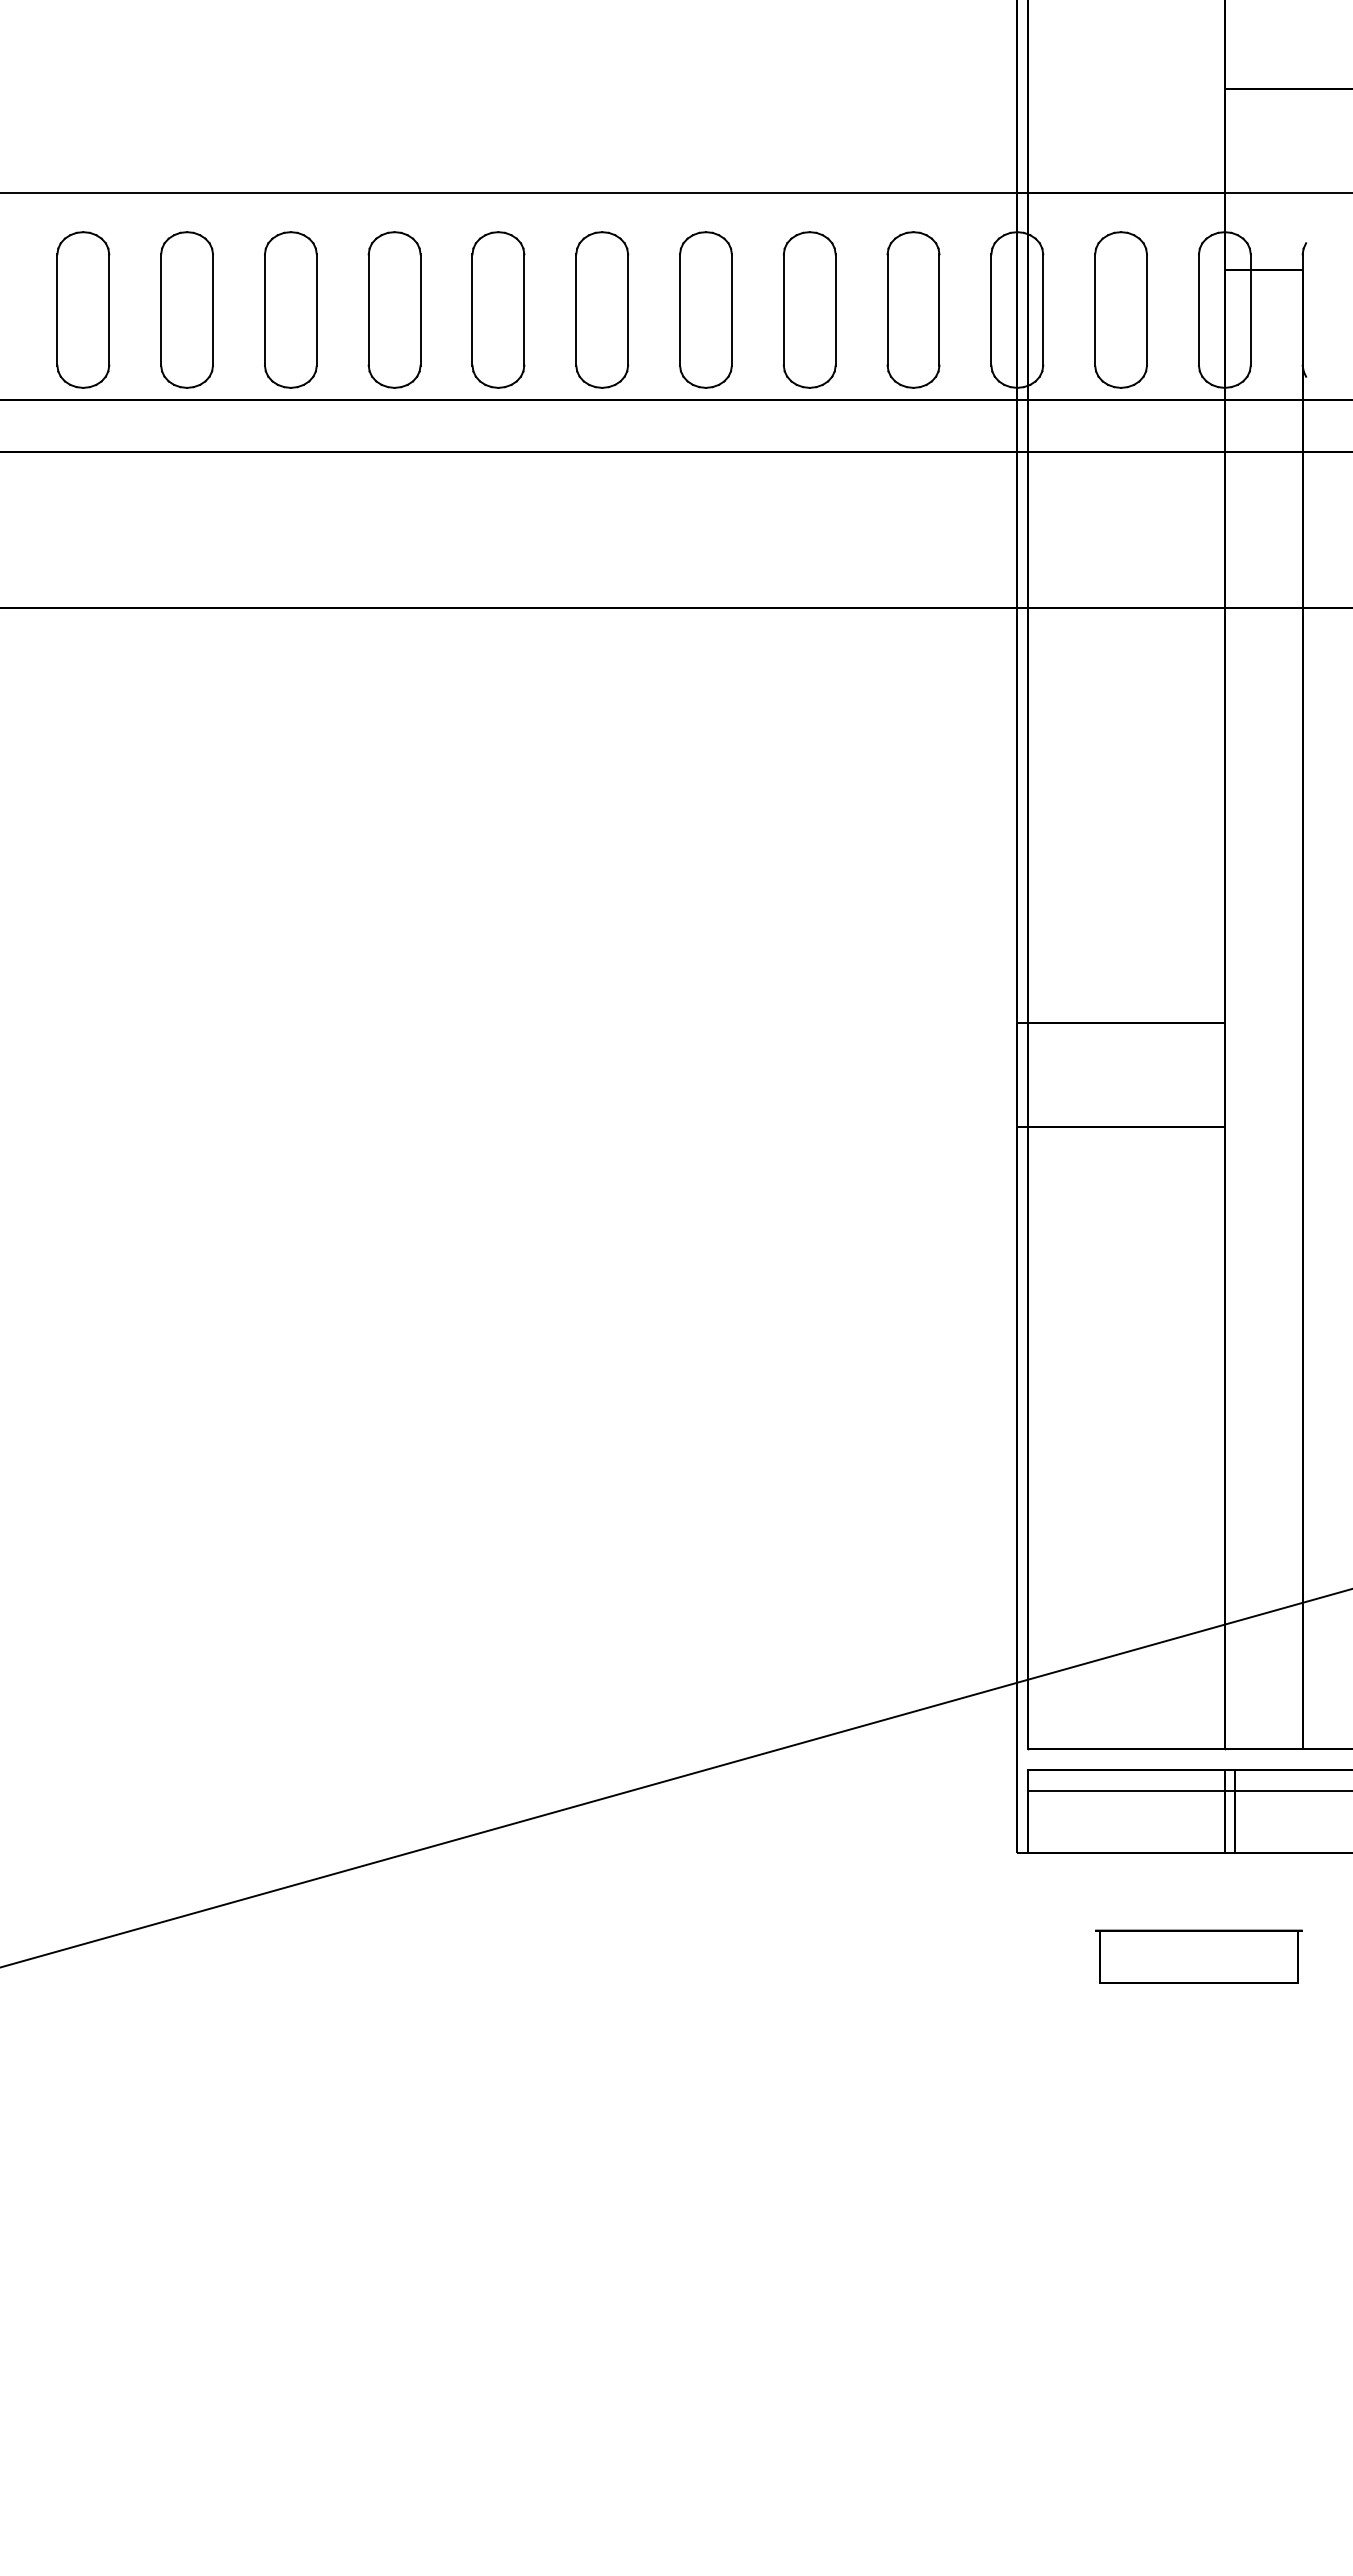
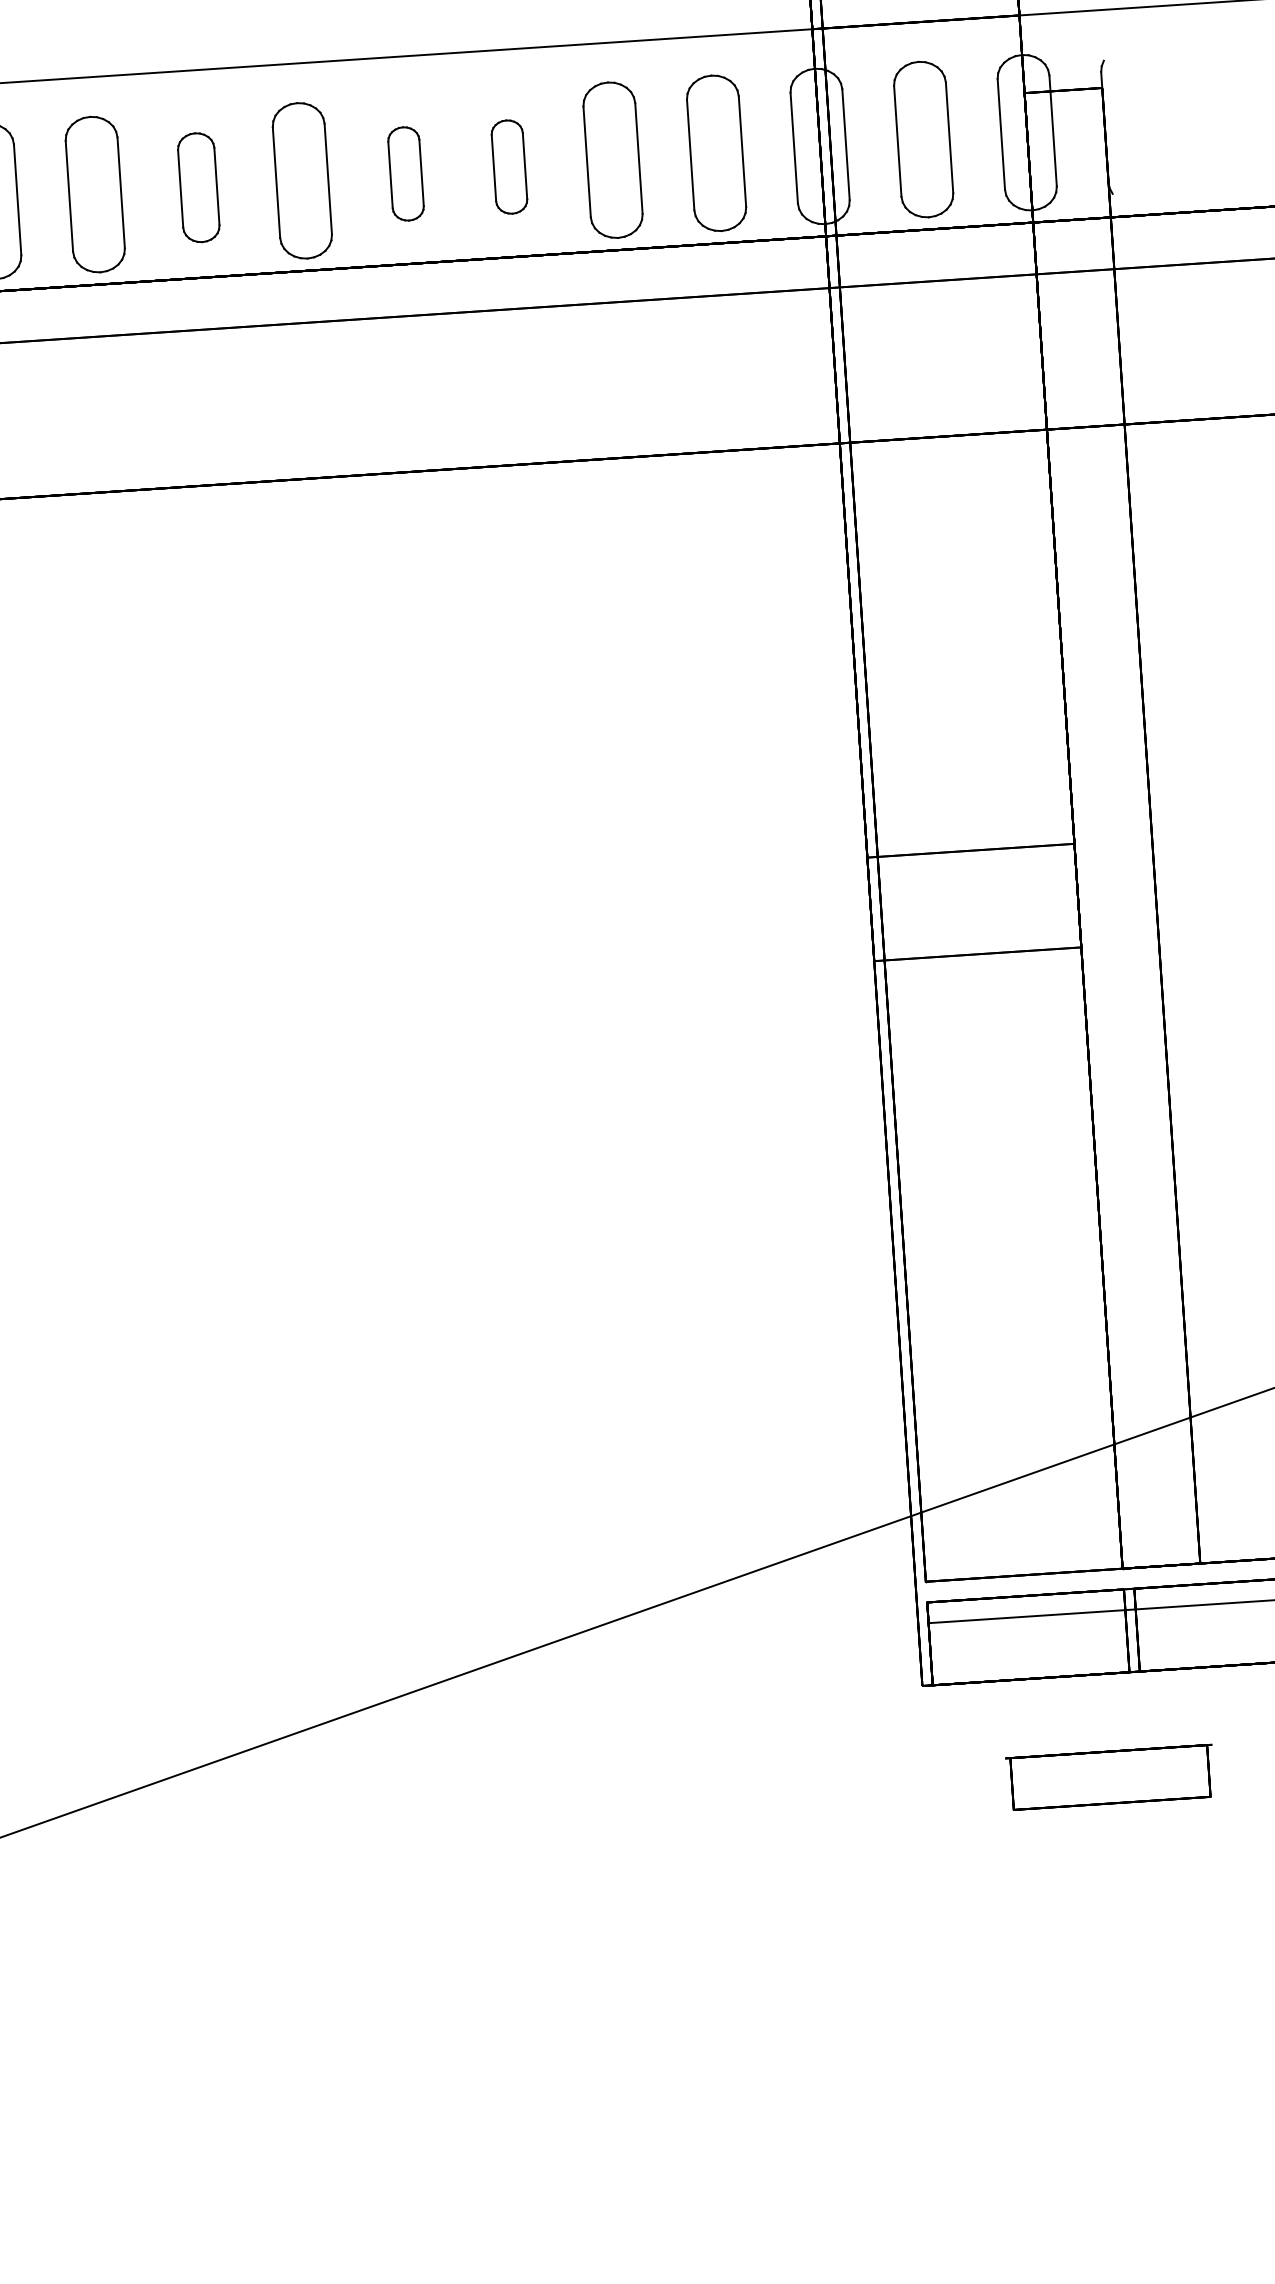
part: (394, 309) -> (198, 187), size x0.7
part: (602, 309) -> (406, 173), size x0.6
part: (705, 309) -> (508, 166), size x0.6

